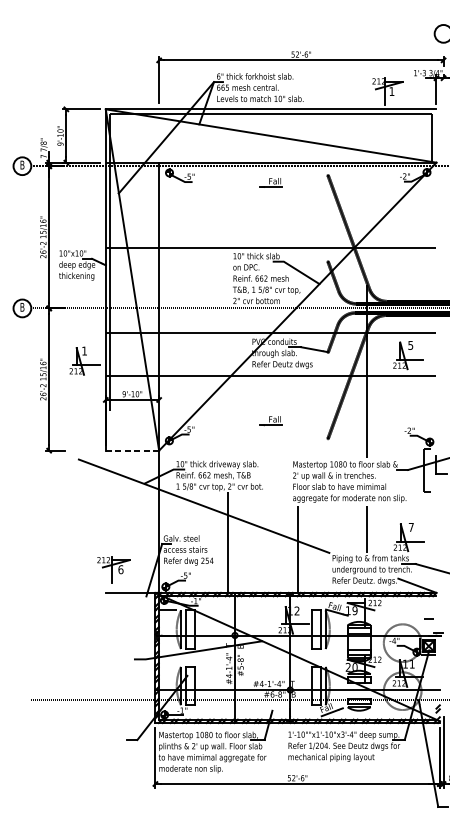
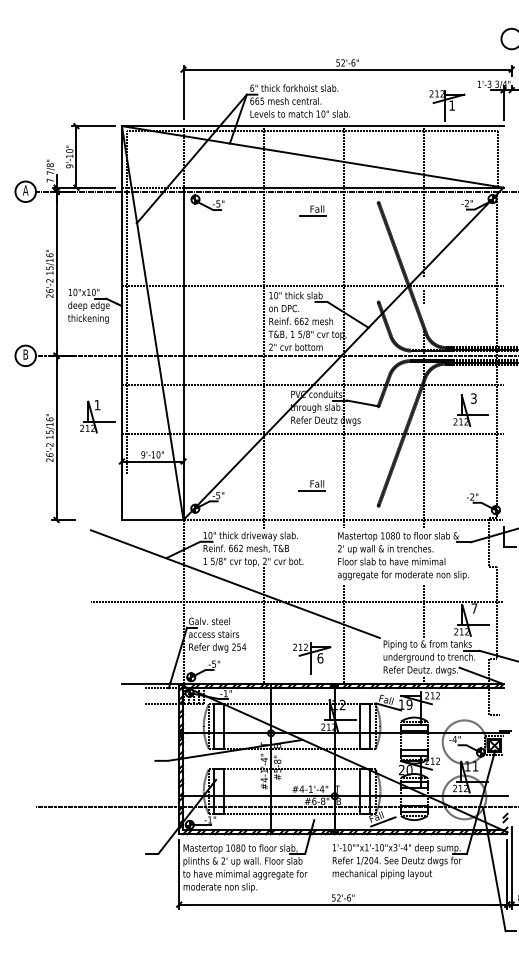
text: (22, 165) -> (25, 190), B -> A
text: (410, 345) -> (473, 398), 5 -> 3
line: (132, 451) -> (152, 520), dashed -> solid
part: (114, 569) -> (312, 658), moved

